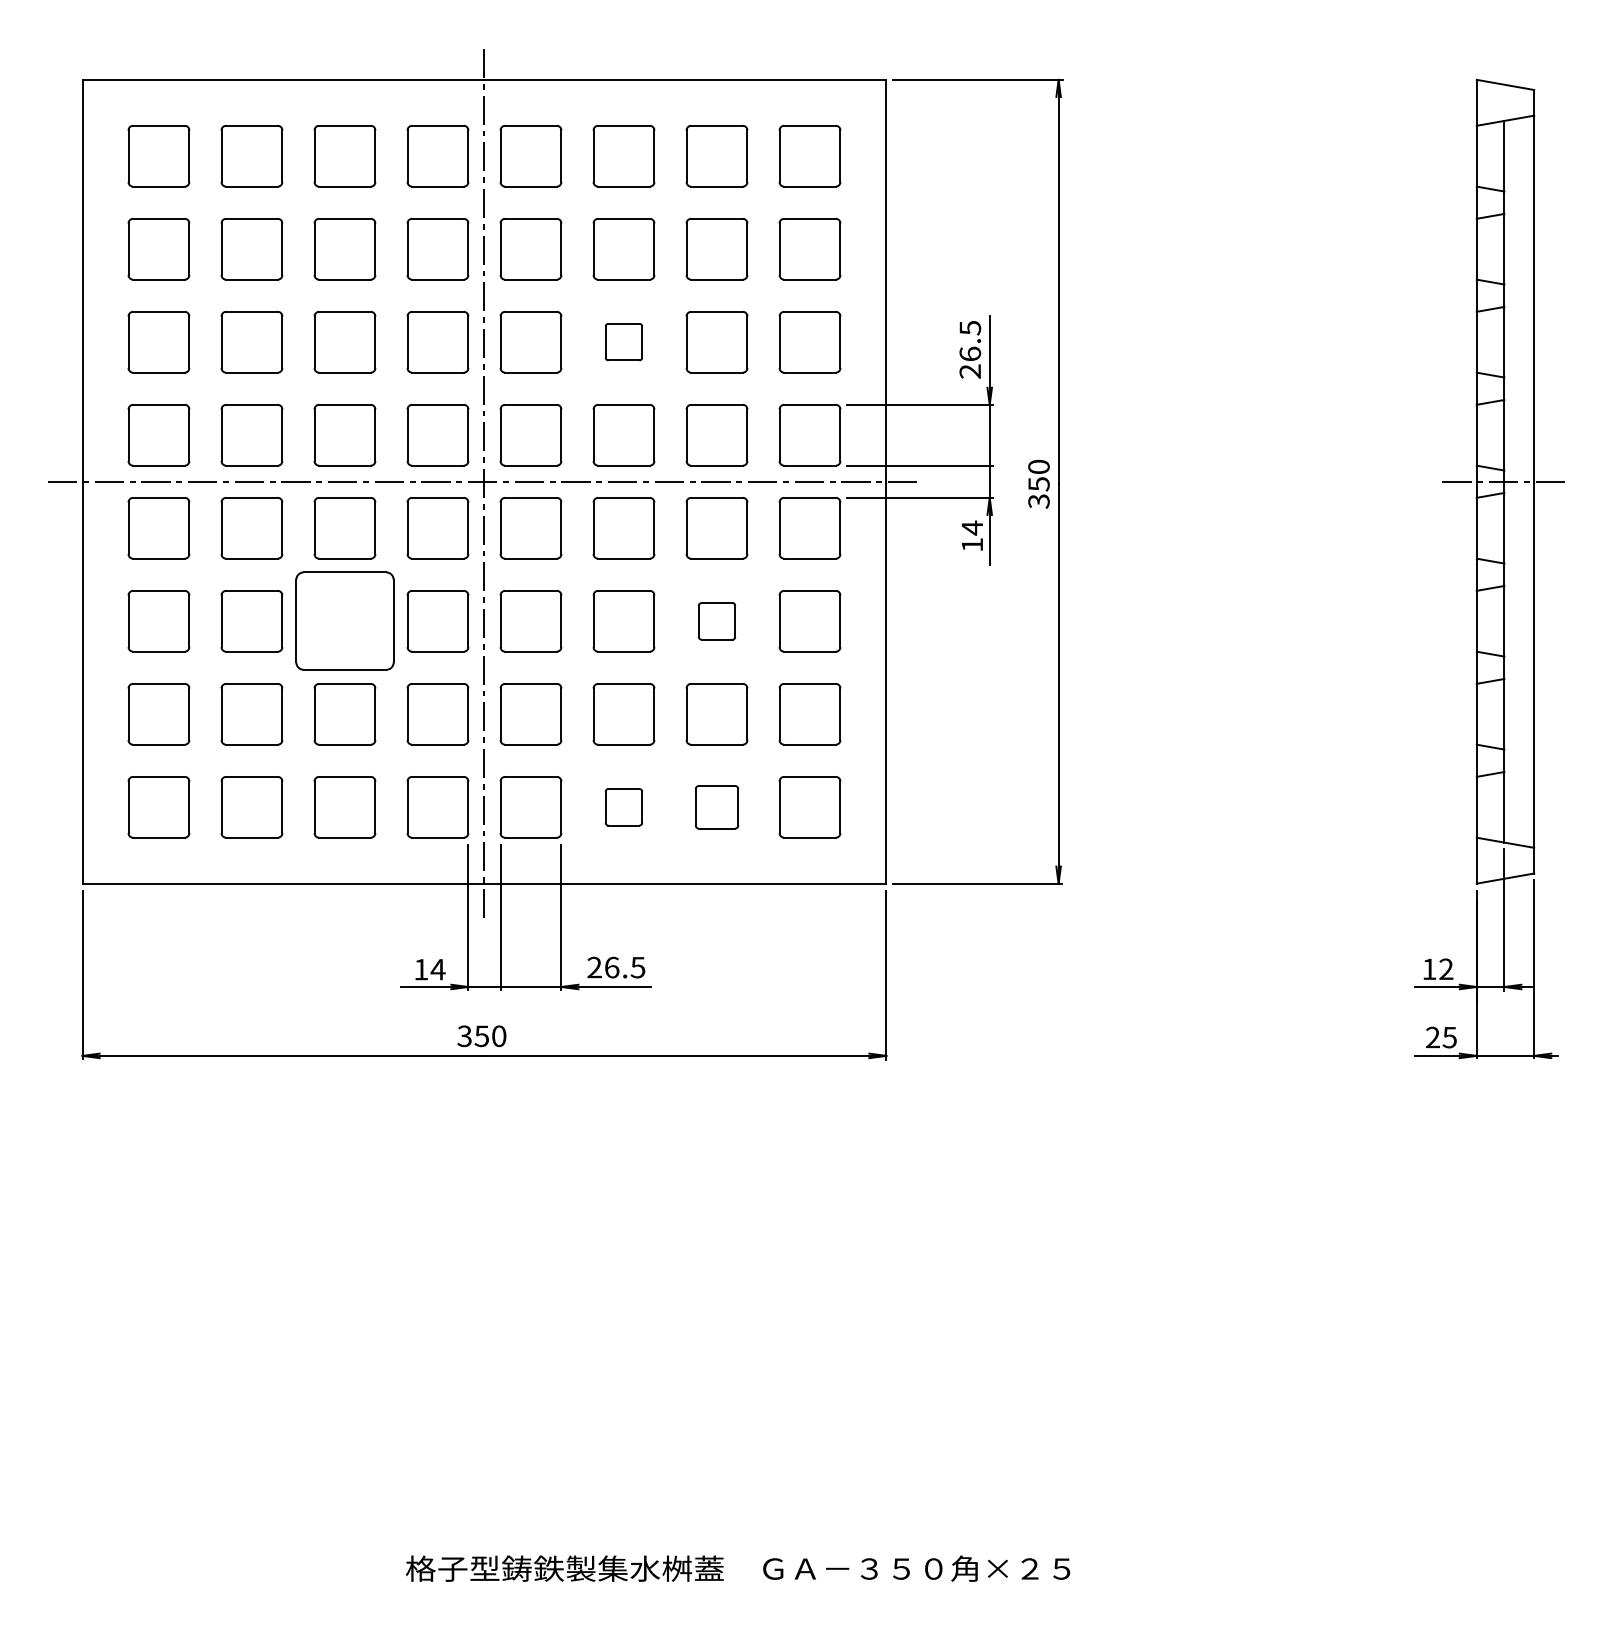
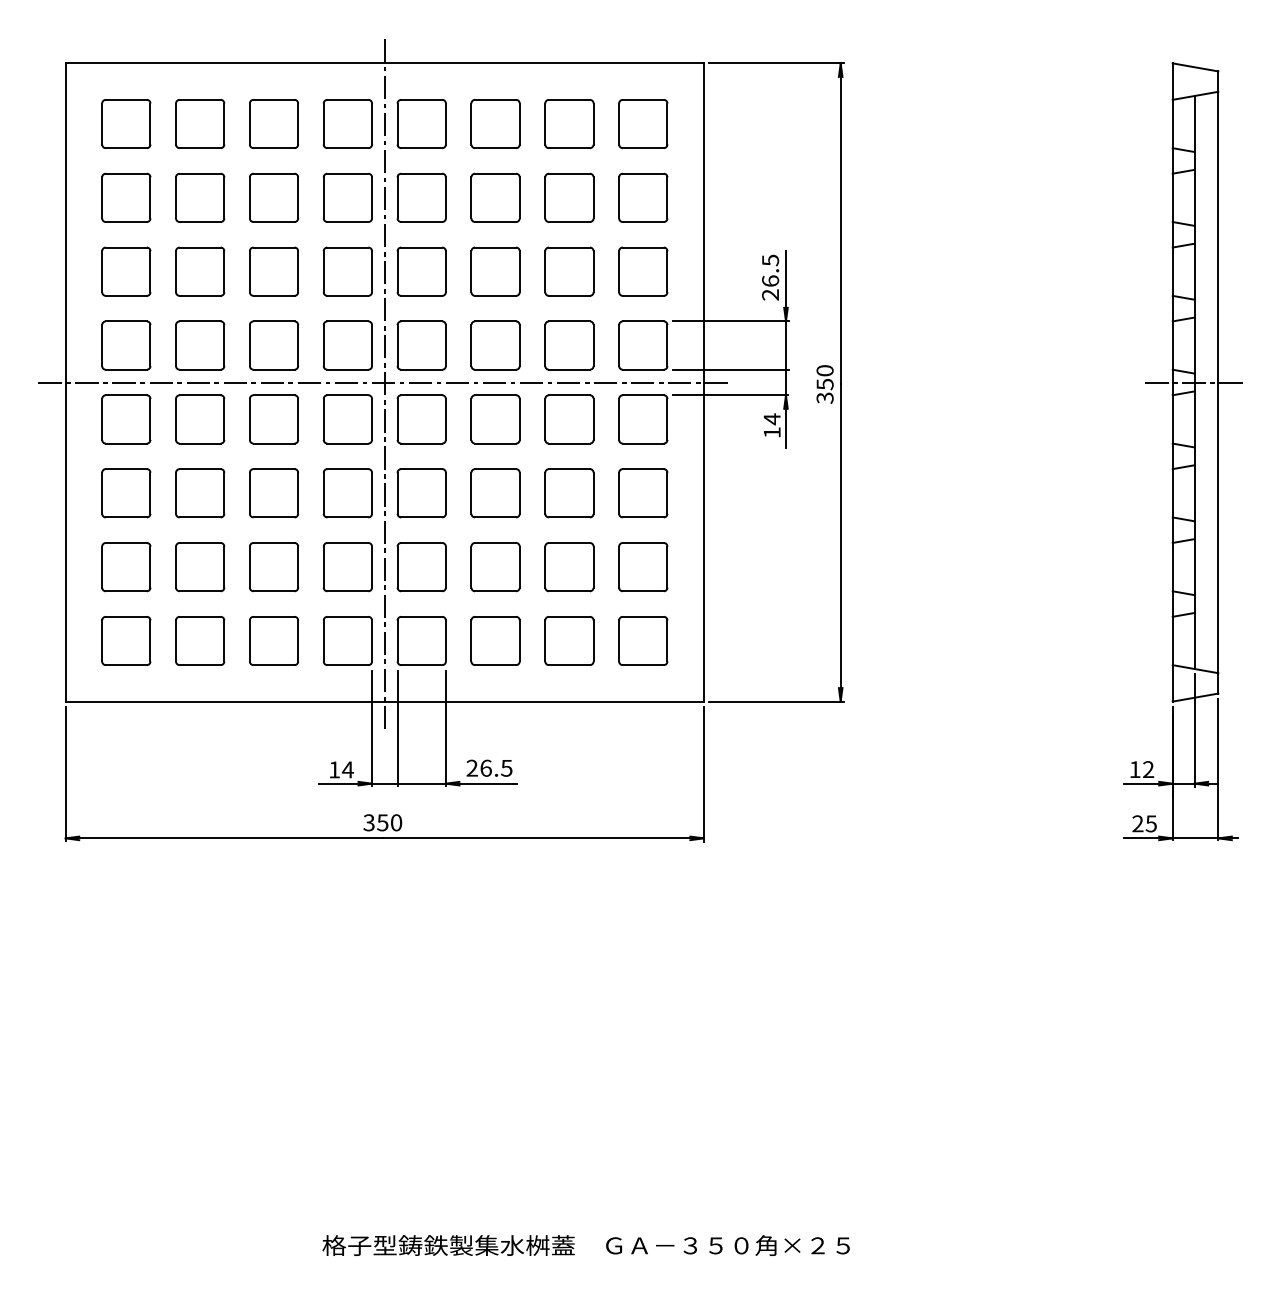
part: (623, 341) -> (495, 271), size x1.67
part: (344, 621) -> (273, 493), size x0.62
part: (717, 621) -> (569, 493), size x1.67
part: (623, 806) -> (495, 640), size x1.67
part: (717, 806) -> (569, 640), size x1.43

